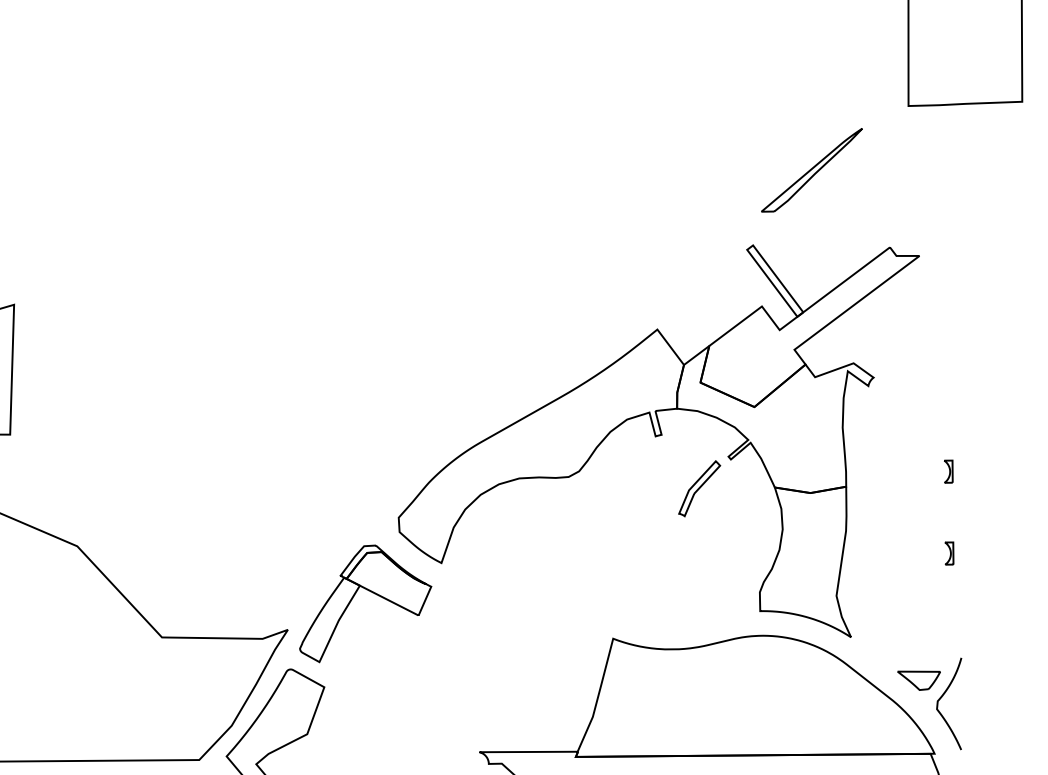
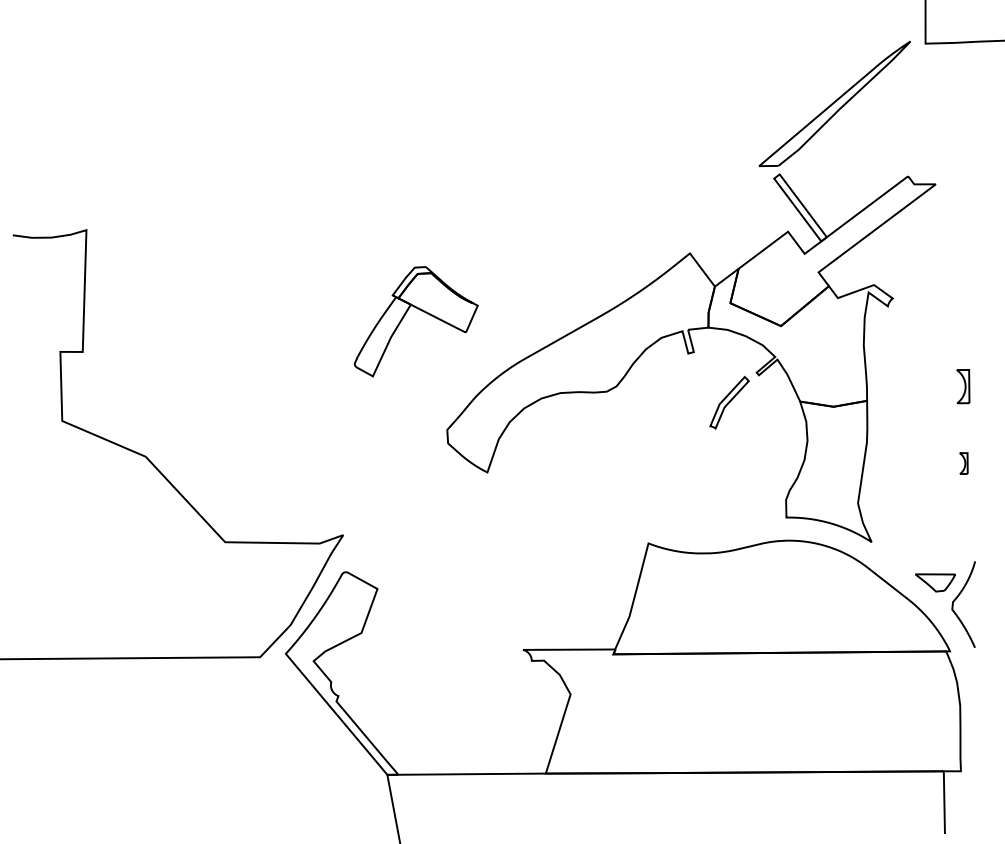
part: (811, 169) -> (834, 103), size x1.6
part: (947, 471) -> (962, 386), size x1.6
part: (371, 592) -> (421, 311), moved

